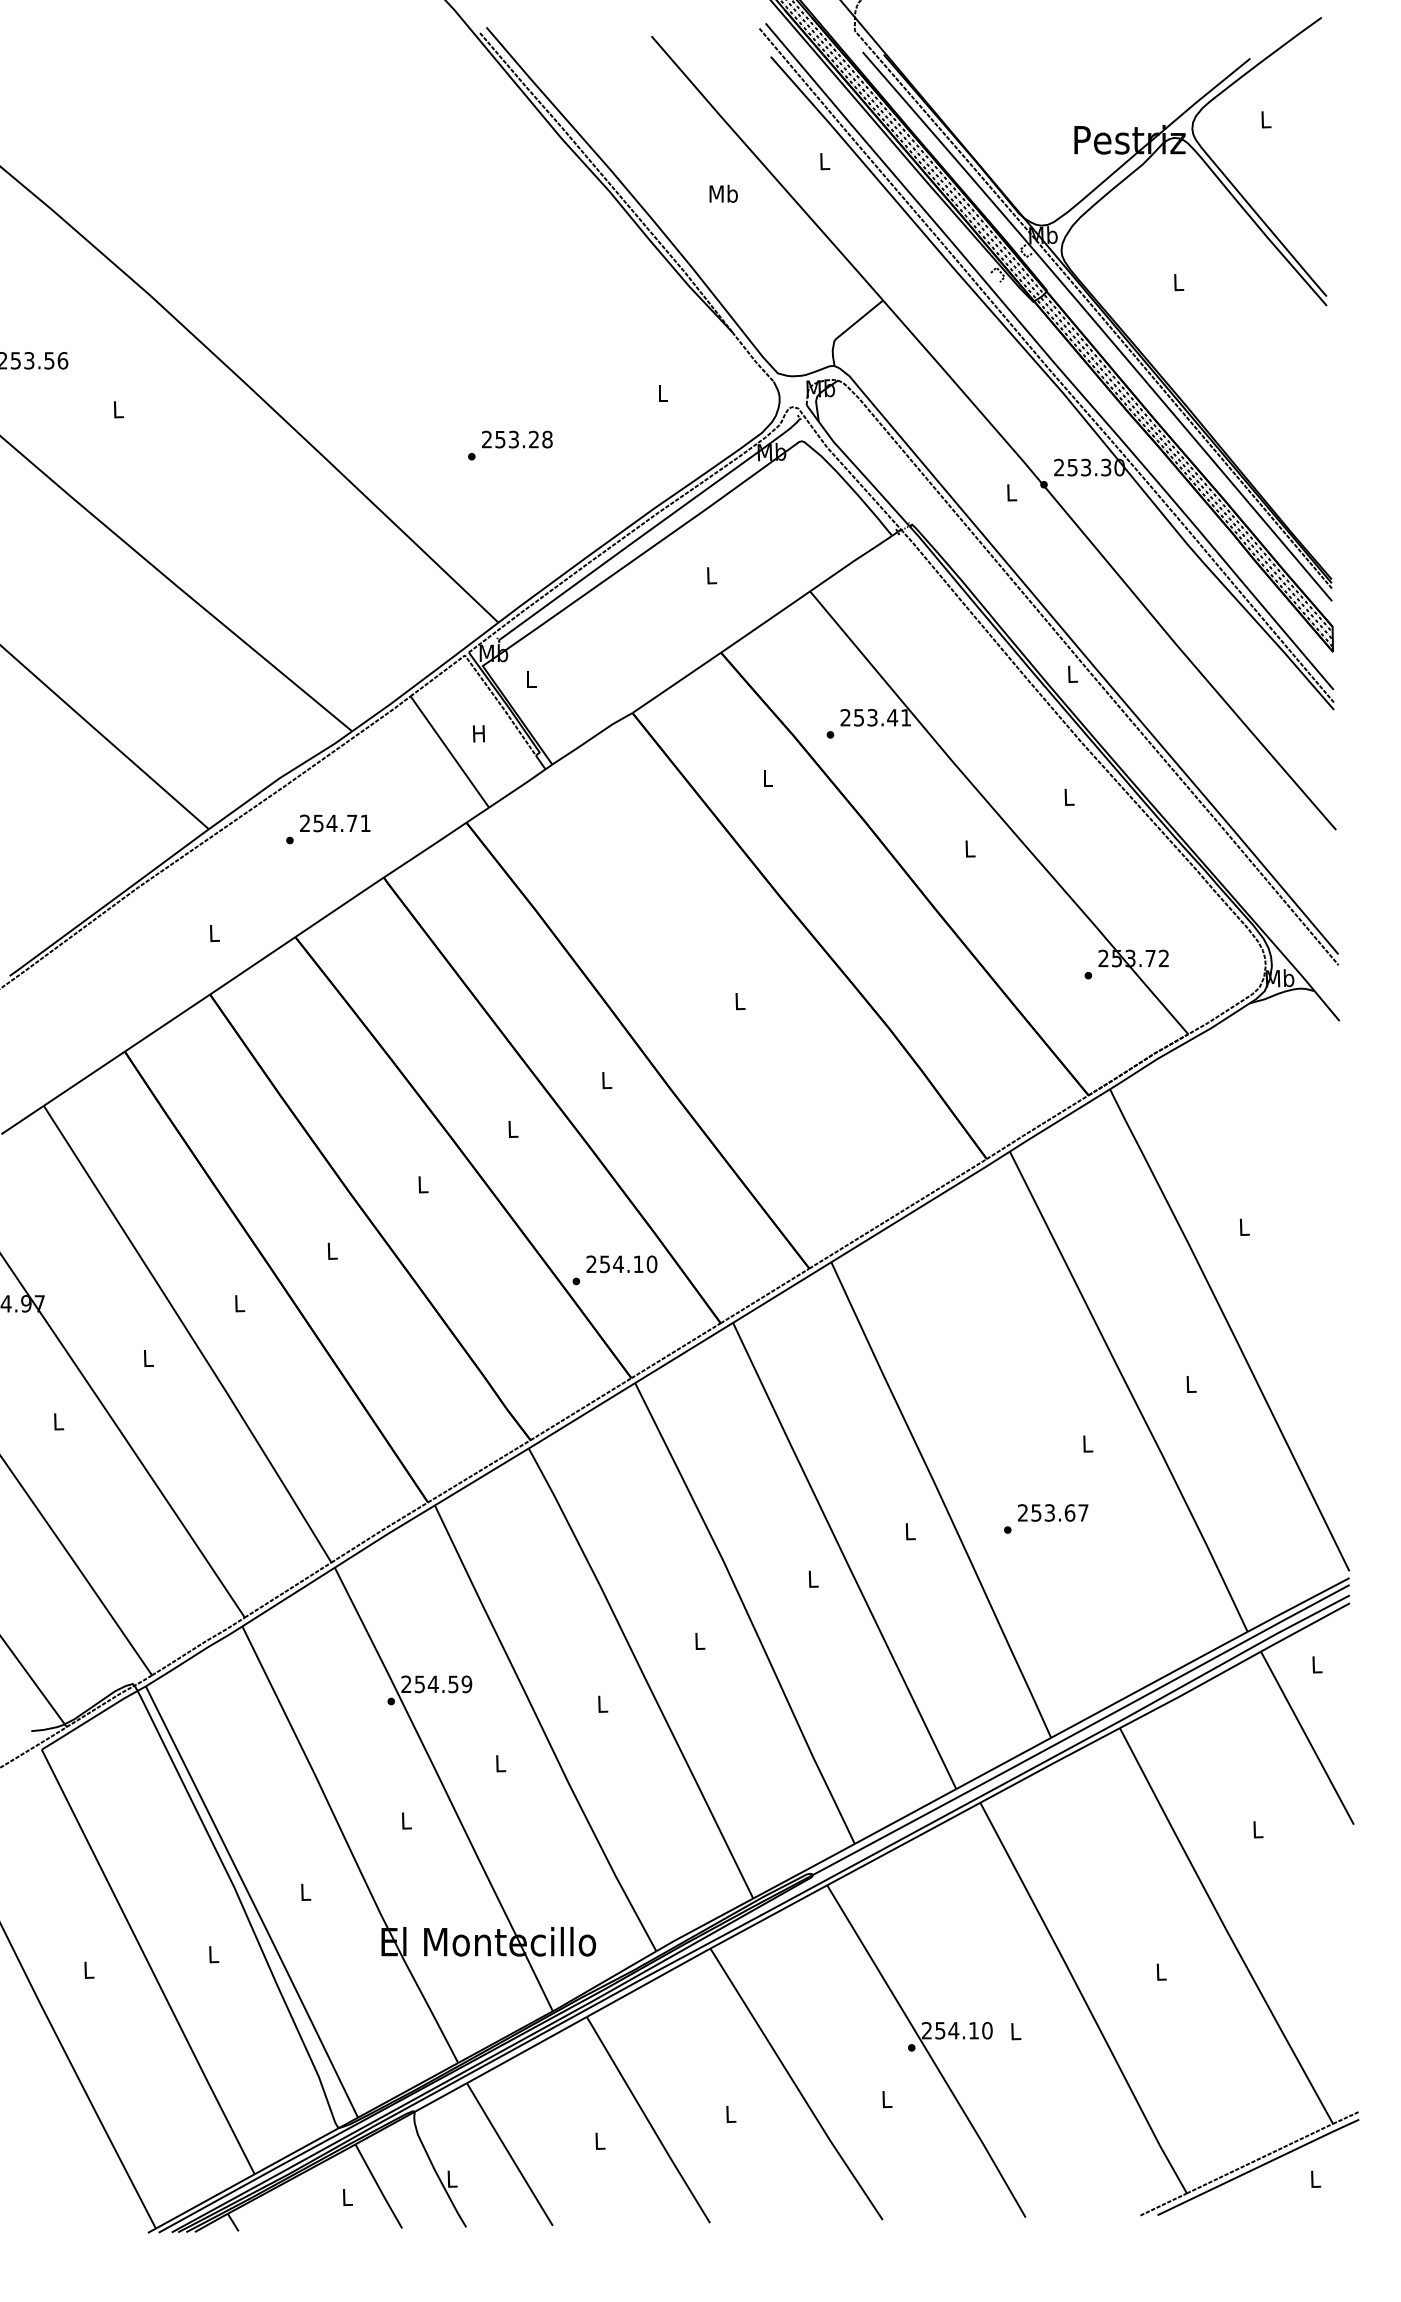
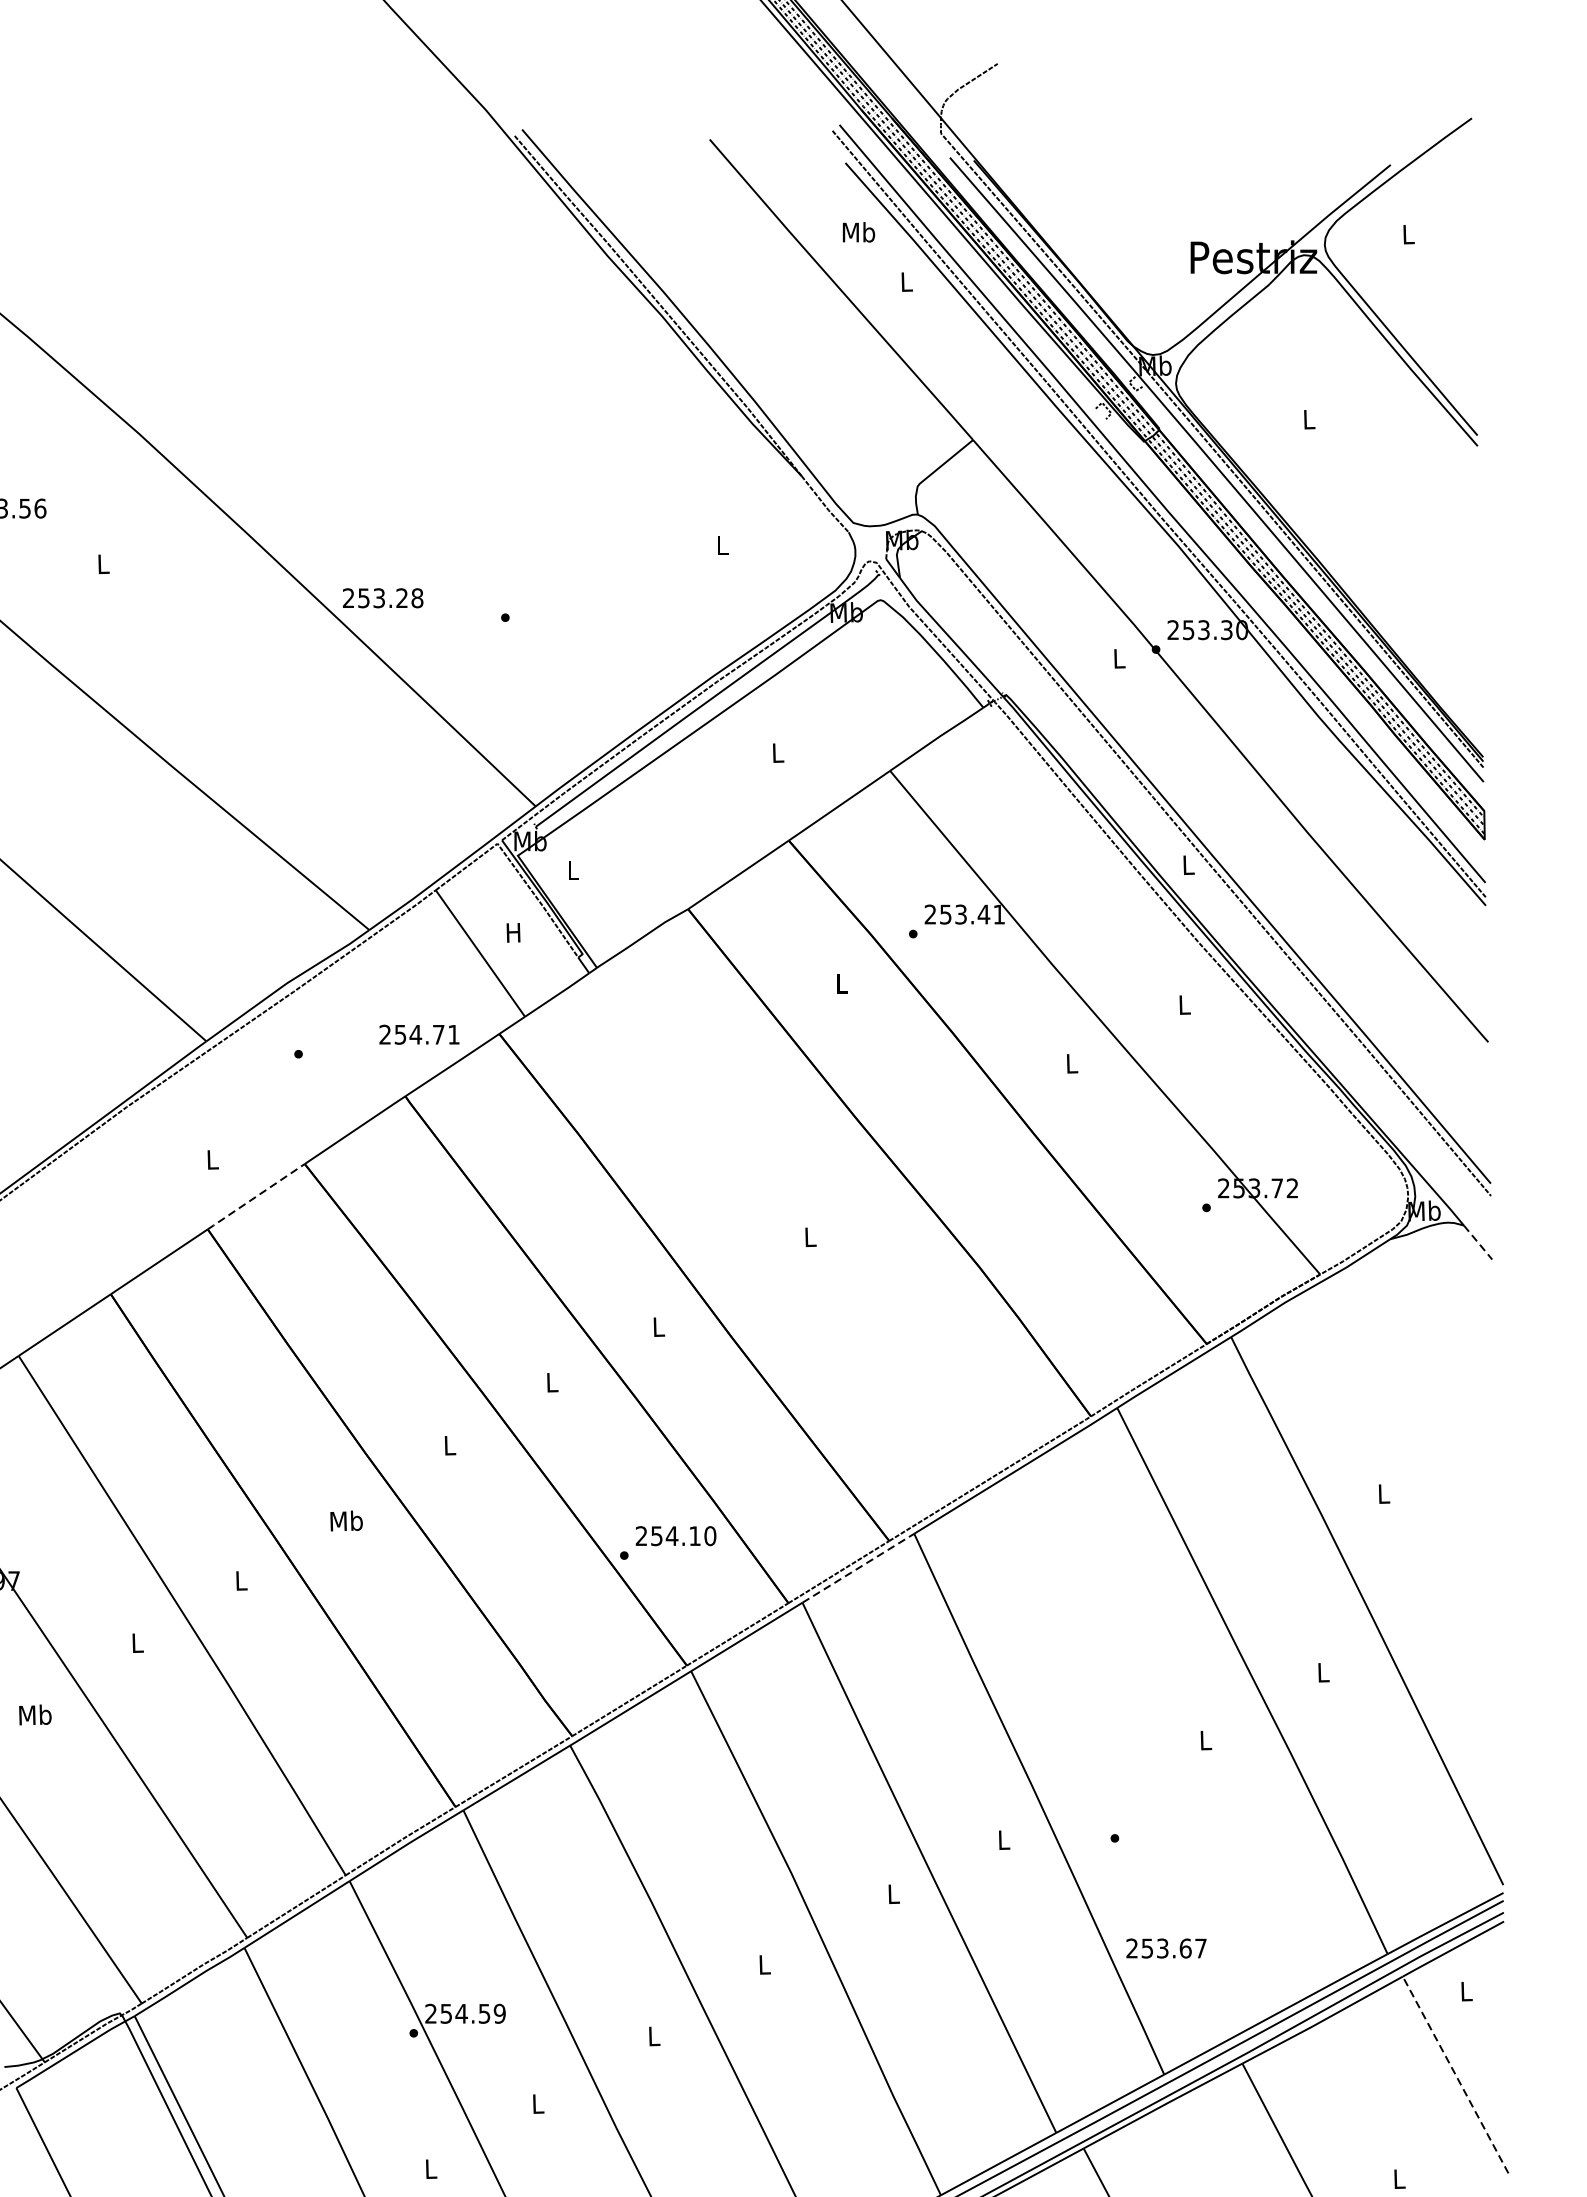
text: (723, 193) -> (858, 231), moved
text: (517, 439) -> (383, 598), moved
text: (335, 823) -> (419, 1034), moved
line: (252, 966) -> (255, 1197), solid -> dashed
line: (1327, 1006) -> (1478, 1242), solid -> dashed
text: (331, 1250) -> (345, 1520), L -> Mb
line: (782, 1292) -> (858, 1568), solid -> dashed
text: (58, 1421) -> (35, 1714), L -> Mb
text: (1053, 1512) -> (1166, 1948), moved
line: (1307, 1738) -> (1455, 2075), solid -> dashed

